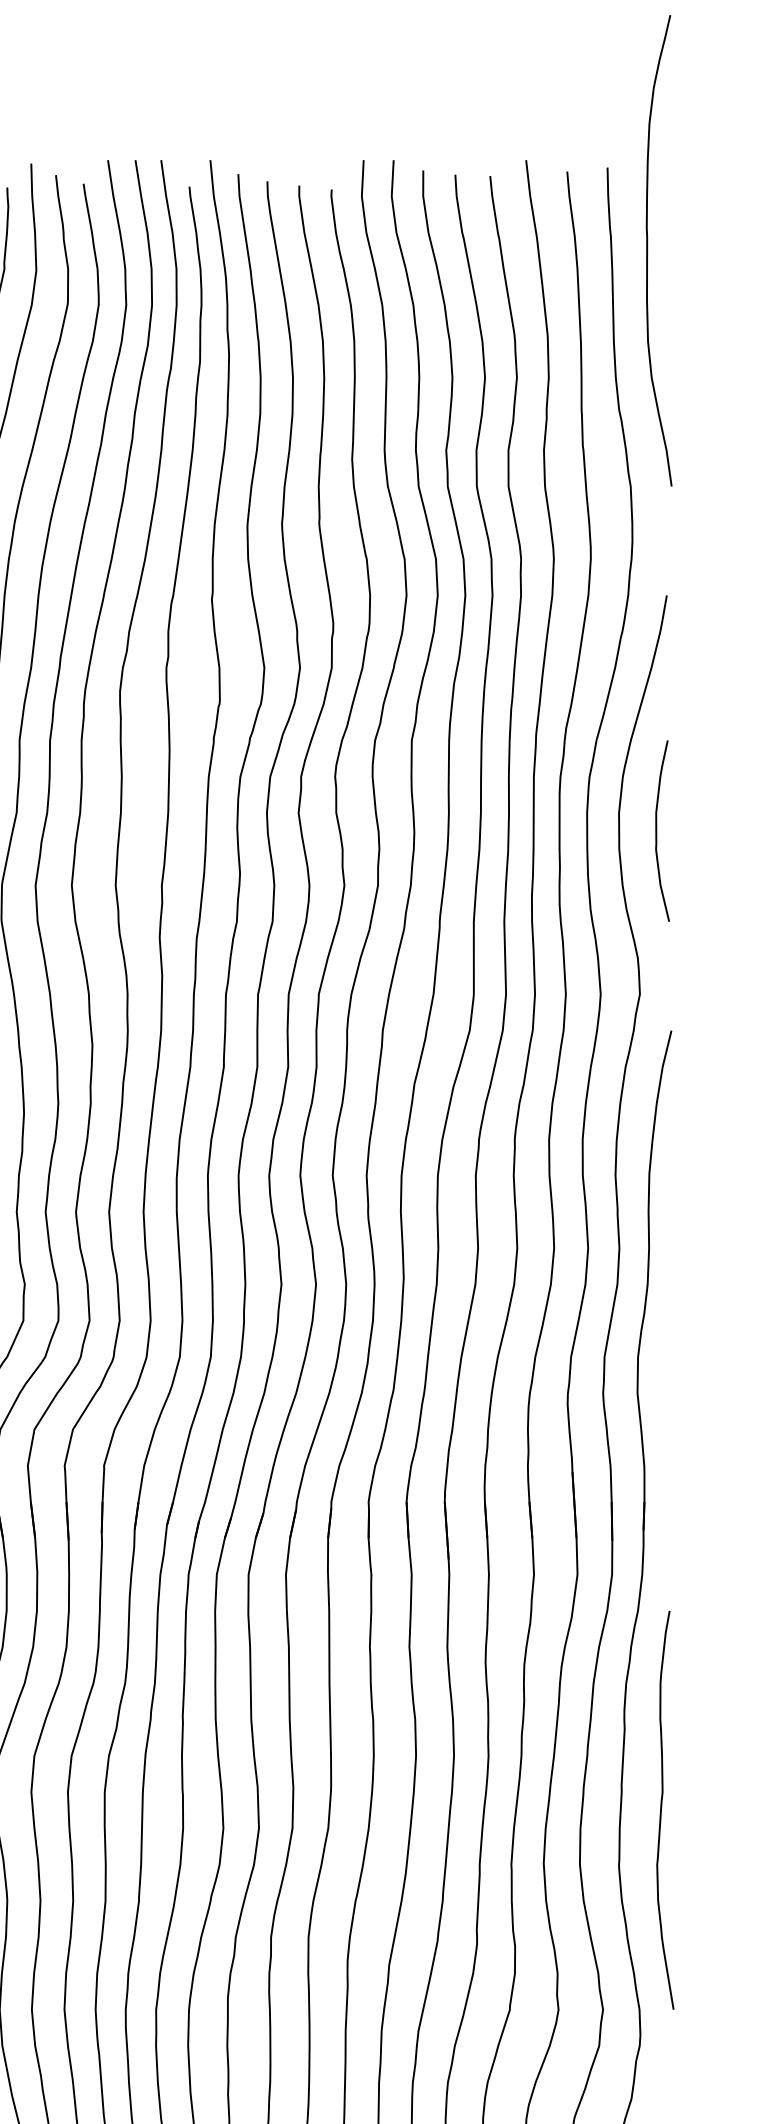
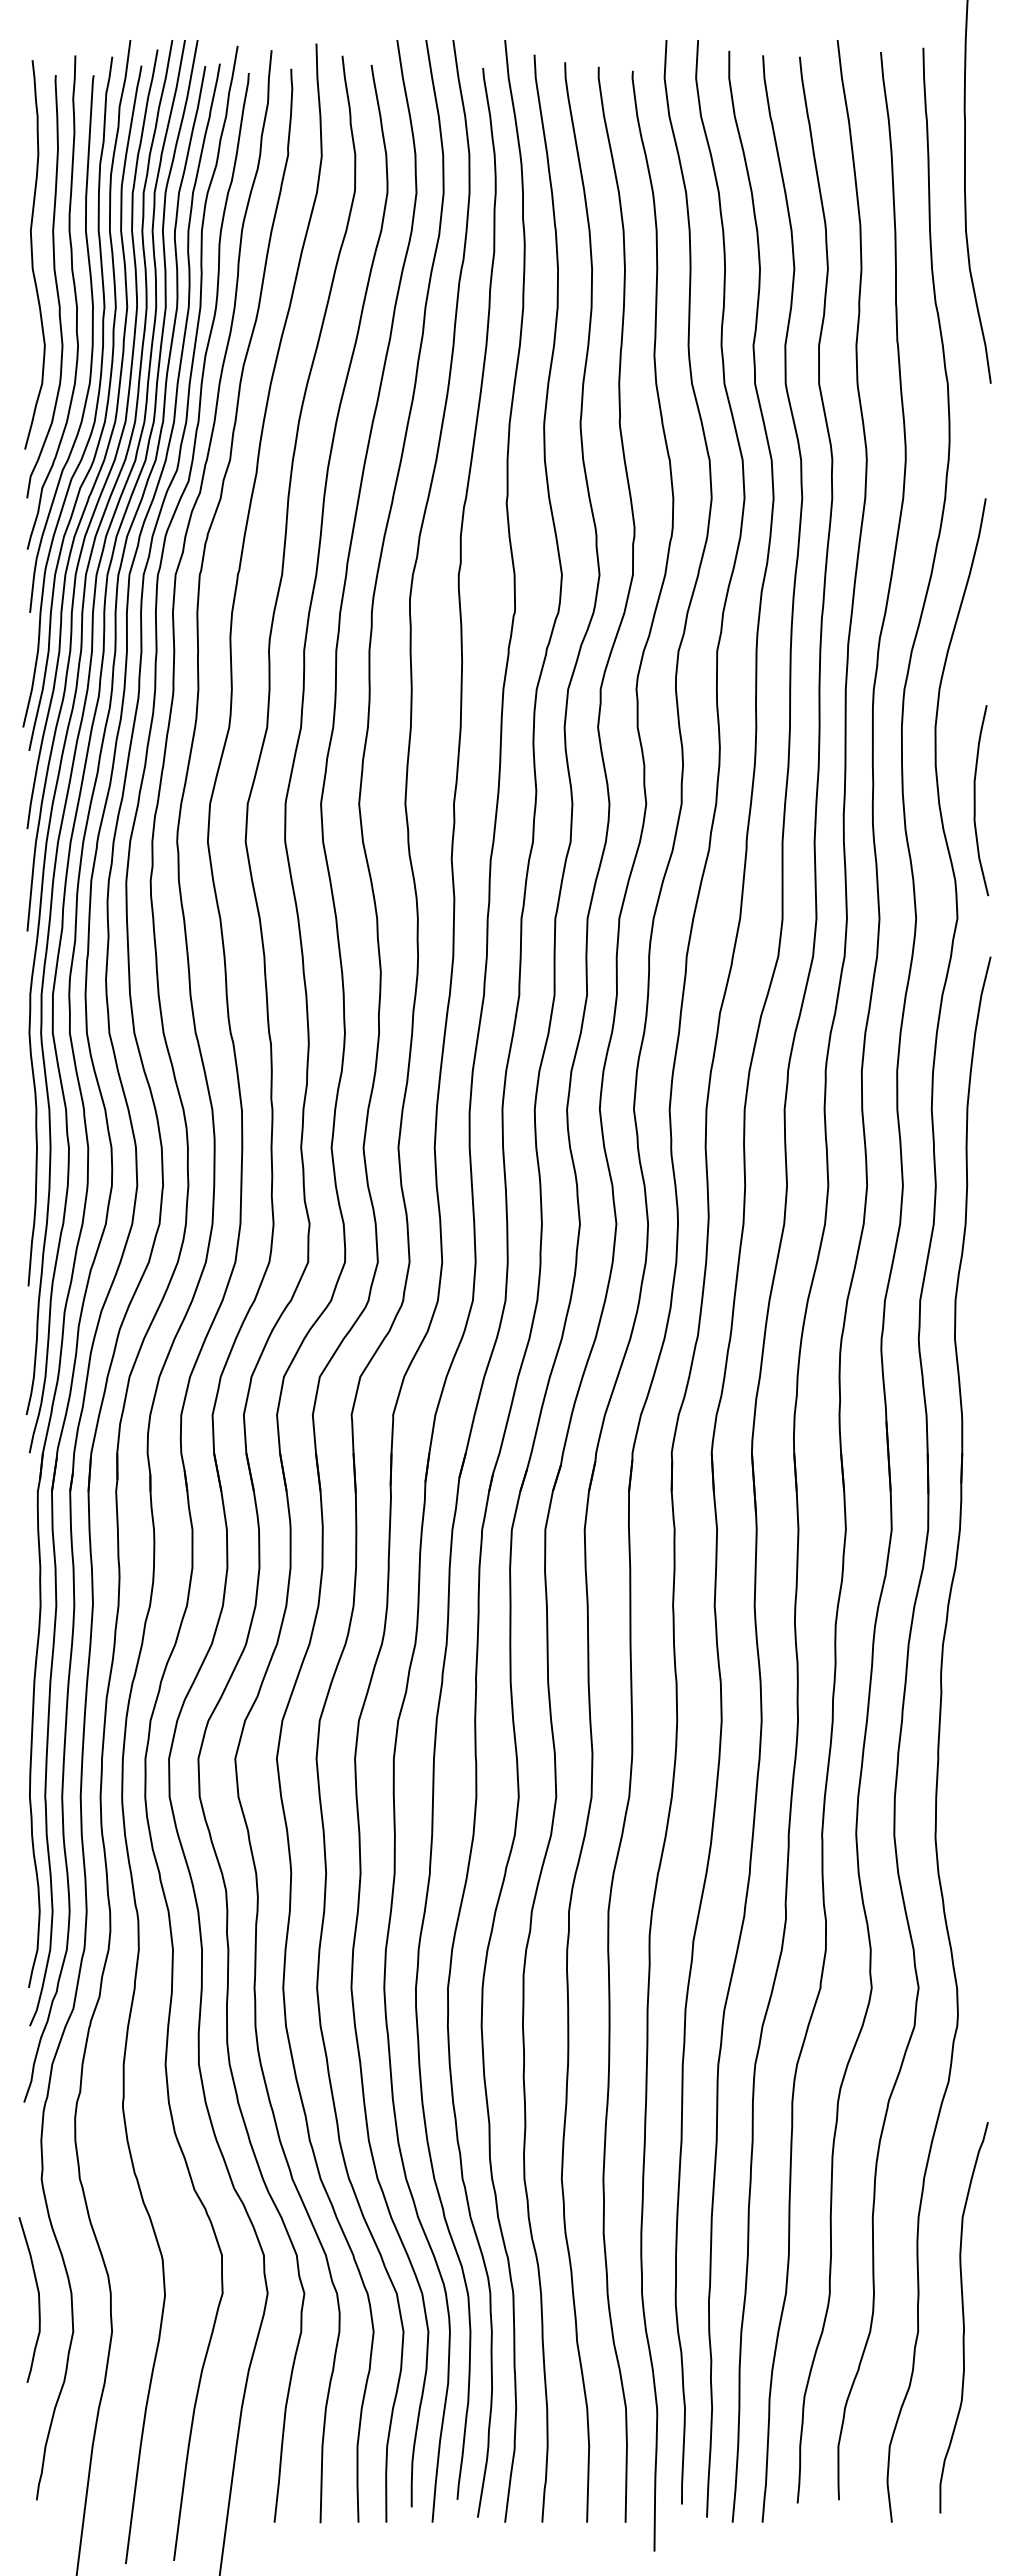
curve: (657, 830) -> (975, 800), moved
curve: (661, 1809) -> (980, 1777), removed

